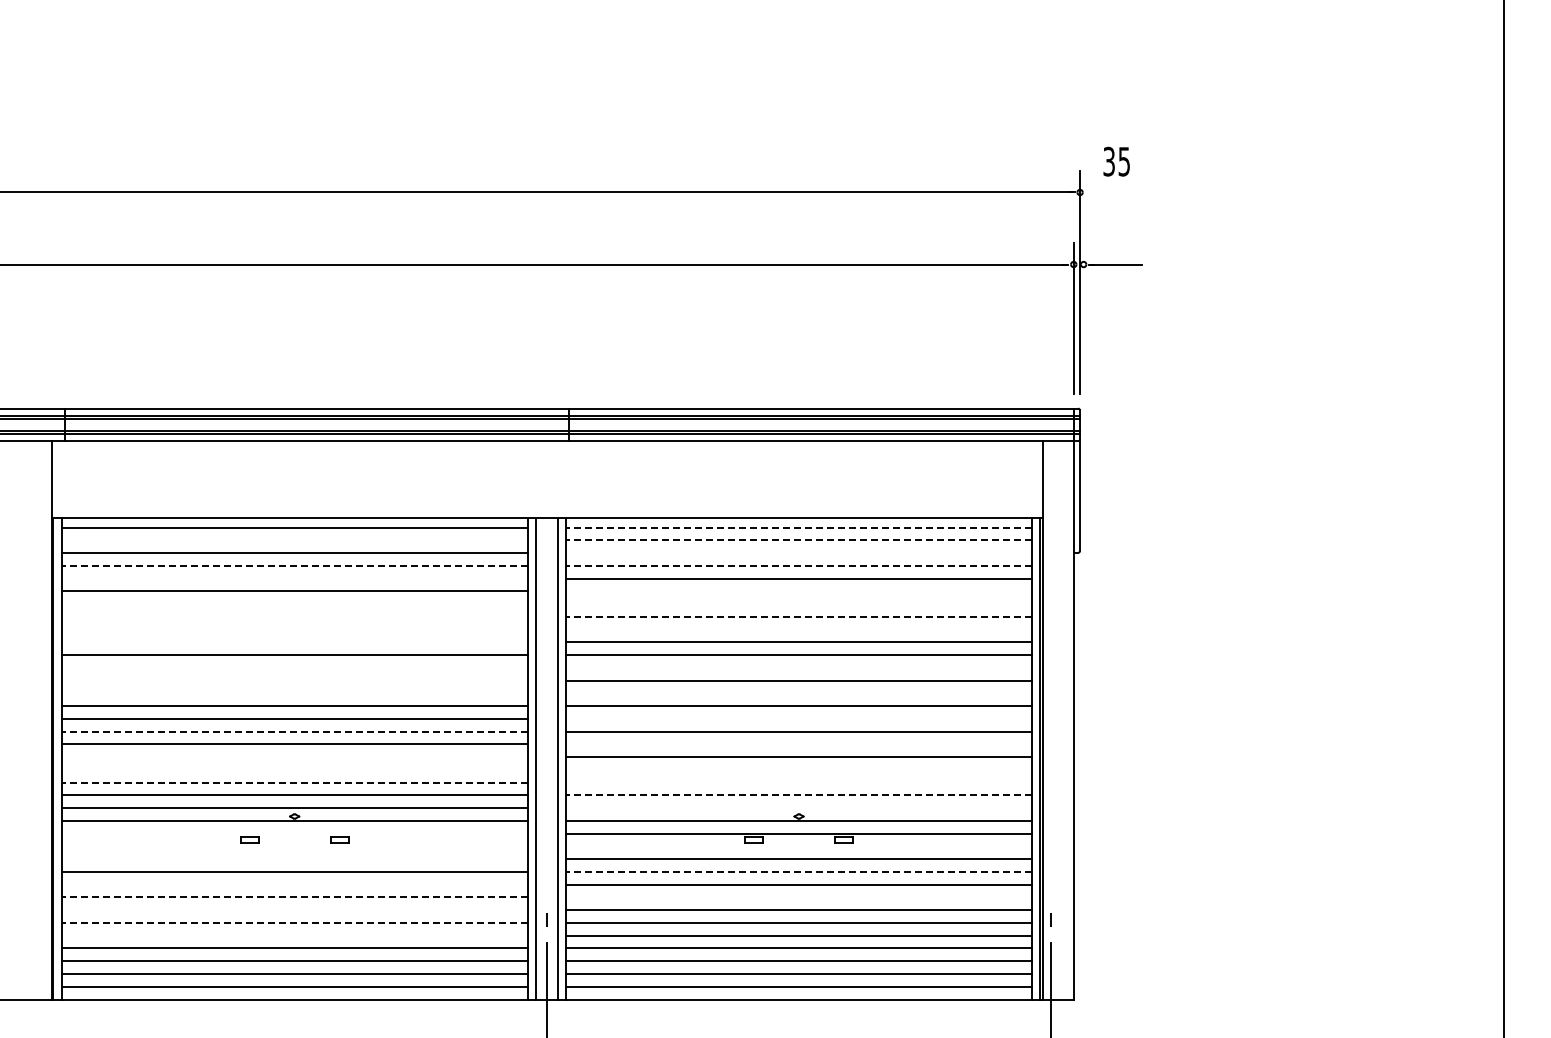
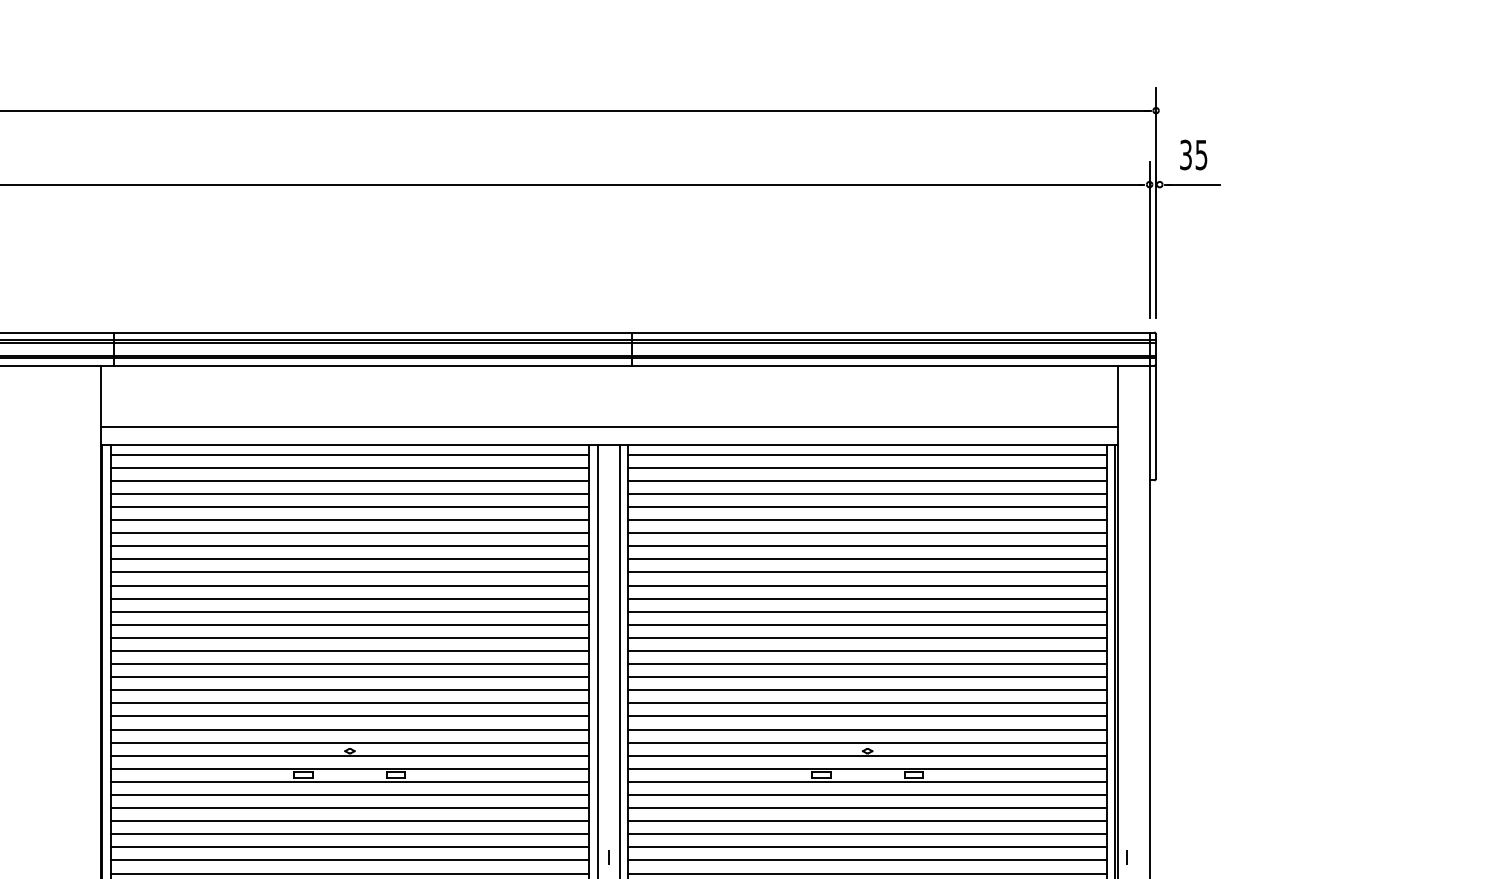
text: (1116, 161) -> (1193, 154), moved
line: (547, 500) -> (609, 426), added
line: (798, 527) -> (867, 454), dashed -> solid
line: (294, 540) -> (349, 467), added
line: (798, 540) -> (867, 467), dashed -> solid
line: (798, 553) -> (867, 481), added
line: (294, 565) -> (349, 493), dashed -> solid
line: (798, 565) -> (867, 493), dashed -> solid
line: (294, 578) -> (349, 506), added
line: (798, 591) -> (867, 520), added
line: (294, 604) -> (349, 533), added
line: (798, 604) -> (867, 533), added
line: (294, 616) -> (349, 545), added
line: (798, 616) -> (867, 545), dashed -> solid
line: (294, 629) -> (349, 559), added
line: (798, 629) -> (867, 559), added
line: (294, 642) -> (349, 572), added
line: (294, 667) -> (349, 598), added
line: (798, 667) -> (867, 598), added
line: (294, 680) -> (349, 611), added
line: (294, 693) -> (349, 624), added
line: (798, 693) -> (867, 624), added
line: (798, 718) -> (867, 650), added
line: (294, 731) -> (349, 663), dashed -> solid
line: (798, 744) -> (867, 677), added
line: (294, 757) -> (349, 690), added
line: (294, 769) -> (349, 702), added
line: (798, 769) -> (867, 702), added
line: (294, 782) -> (349, 716), dashed -> solid
line: (798, 782) -> (867, 716), added
line: (798, 795) -> (867, 729), dashed -> solid
line: (798, 808) -> (867, 742), added
line: (294, 833) -> (349, 768), added
line: (294, 846) -> (349, 781), added
line: (798, 846) -> (867, 781), added
line: (294, 859) -> (349, 795), added
line: (798, 871) -> (867, 807), dashed -> solid
line: (294, 884) -> (349, 820), added
line: (294, 897) -> (349, 834), dashed -> solid
line: (798, 897) -> (867, 834), added
line: (294, 910) -> (349, 847), added
line: (294, 922) -> (349, 859), dashed -> solid
line: (294, 935) -> (349, 873), added

